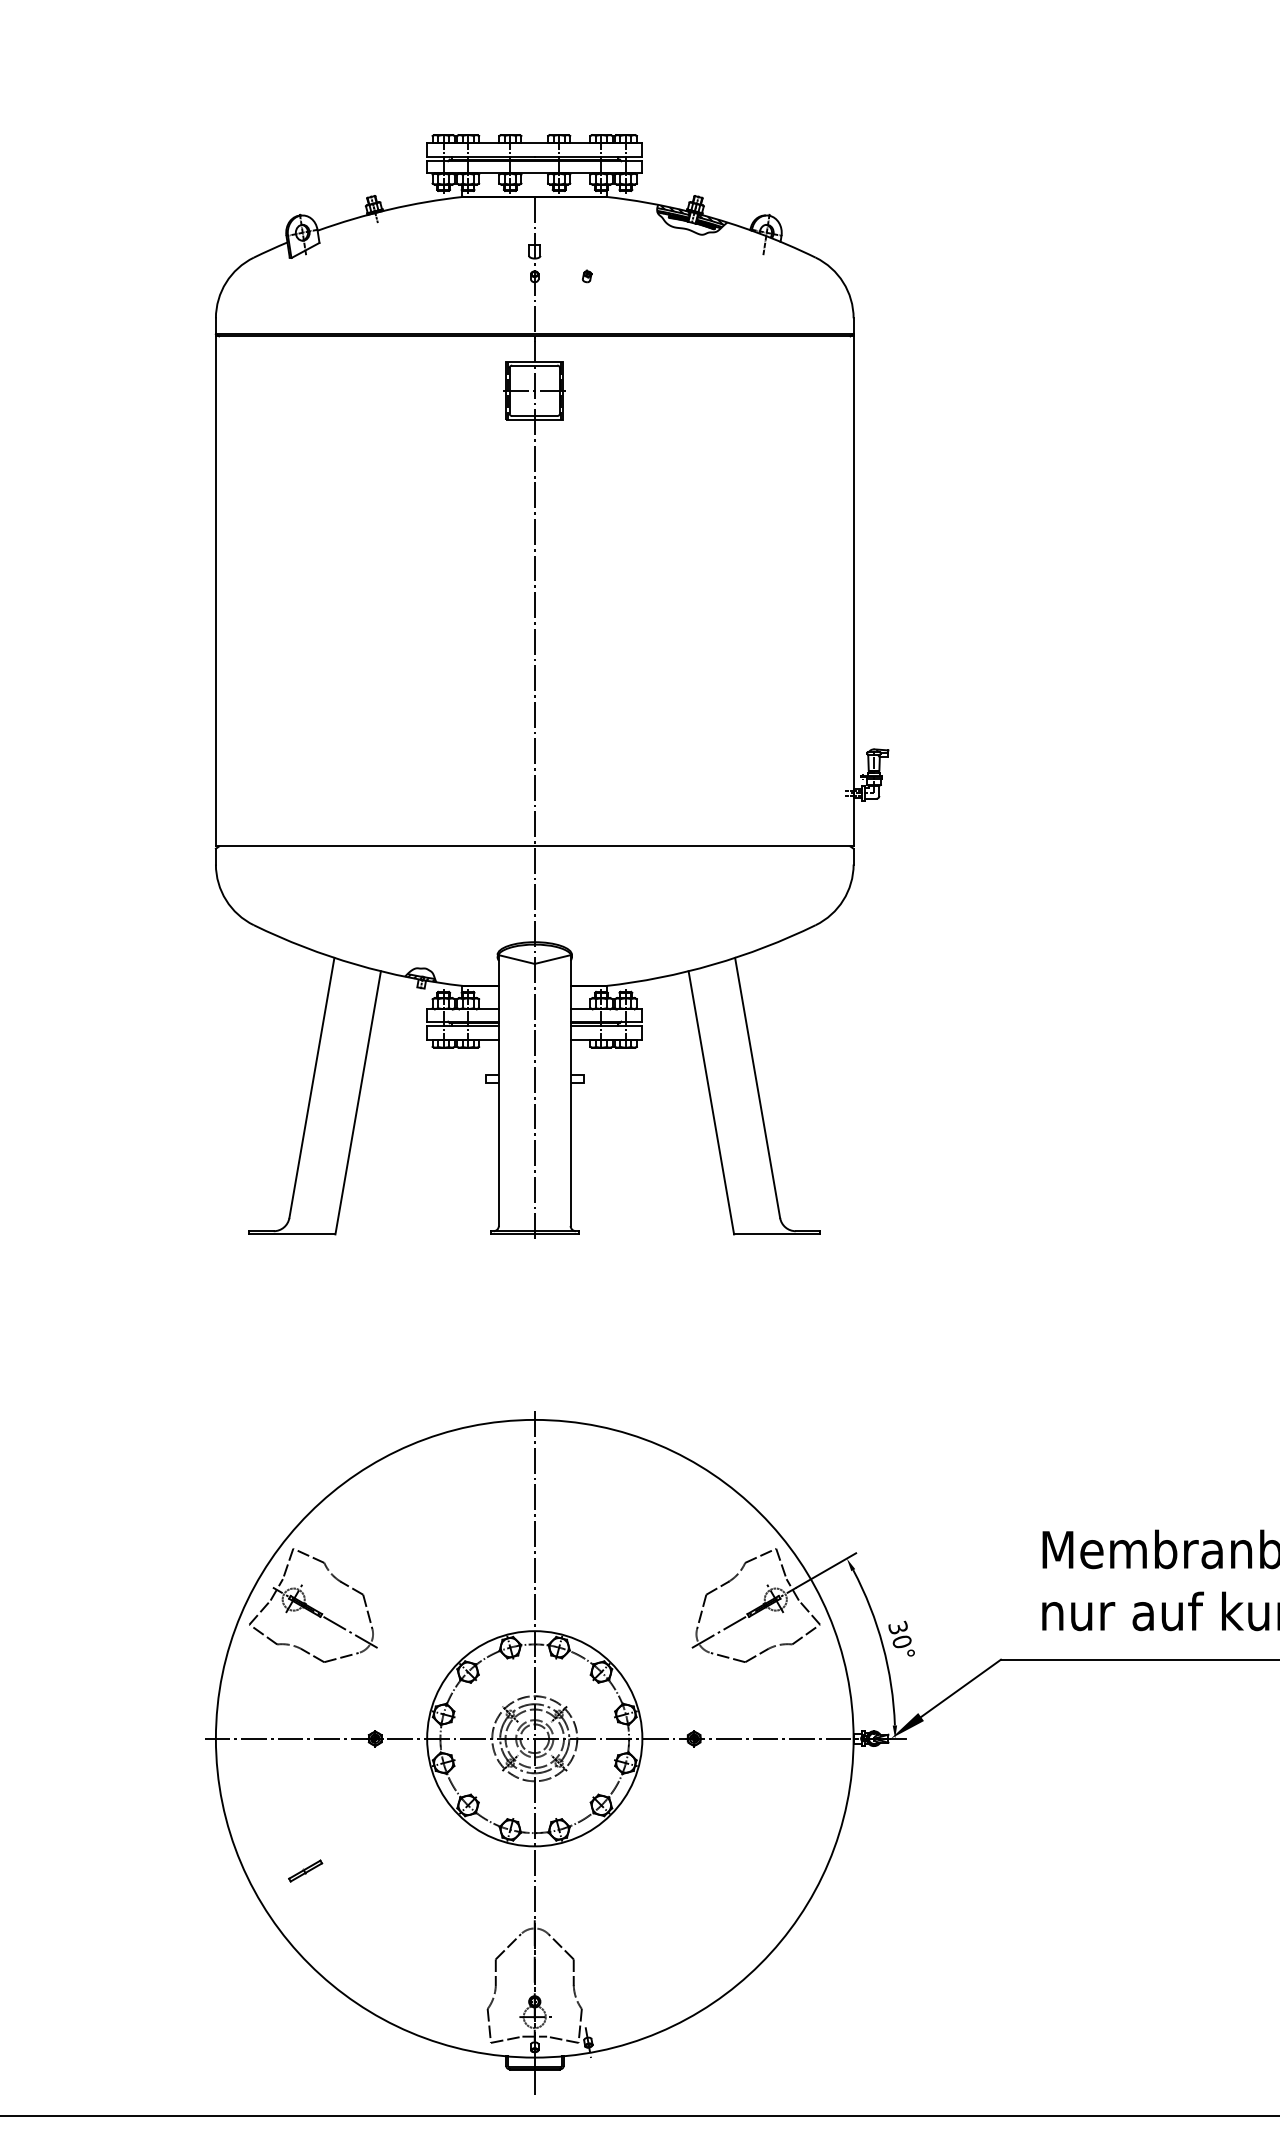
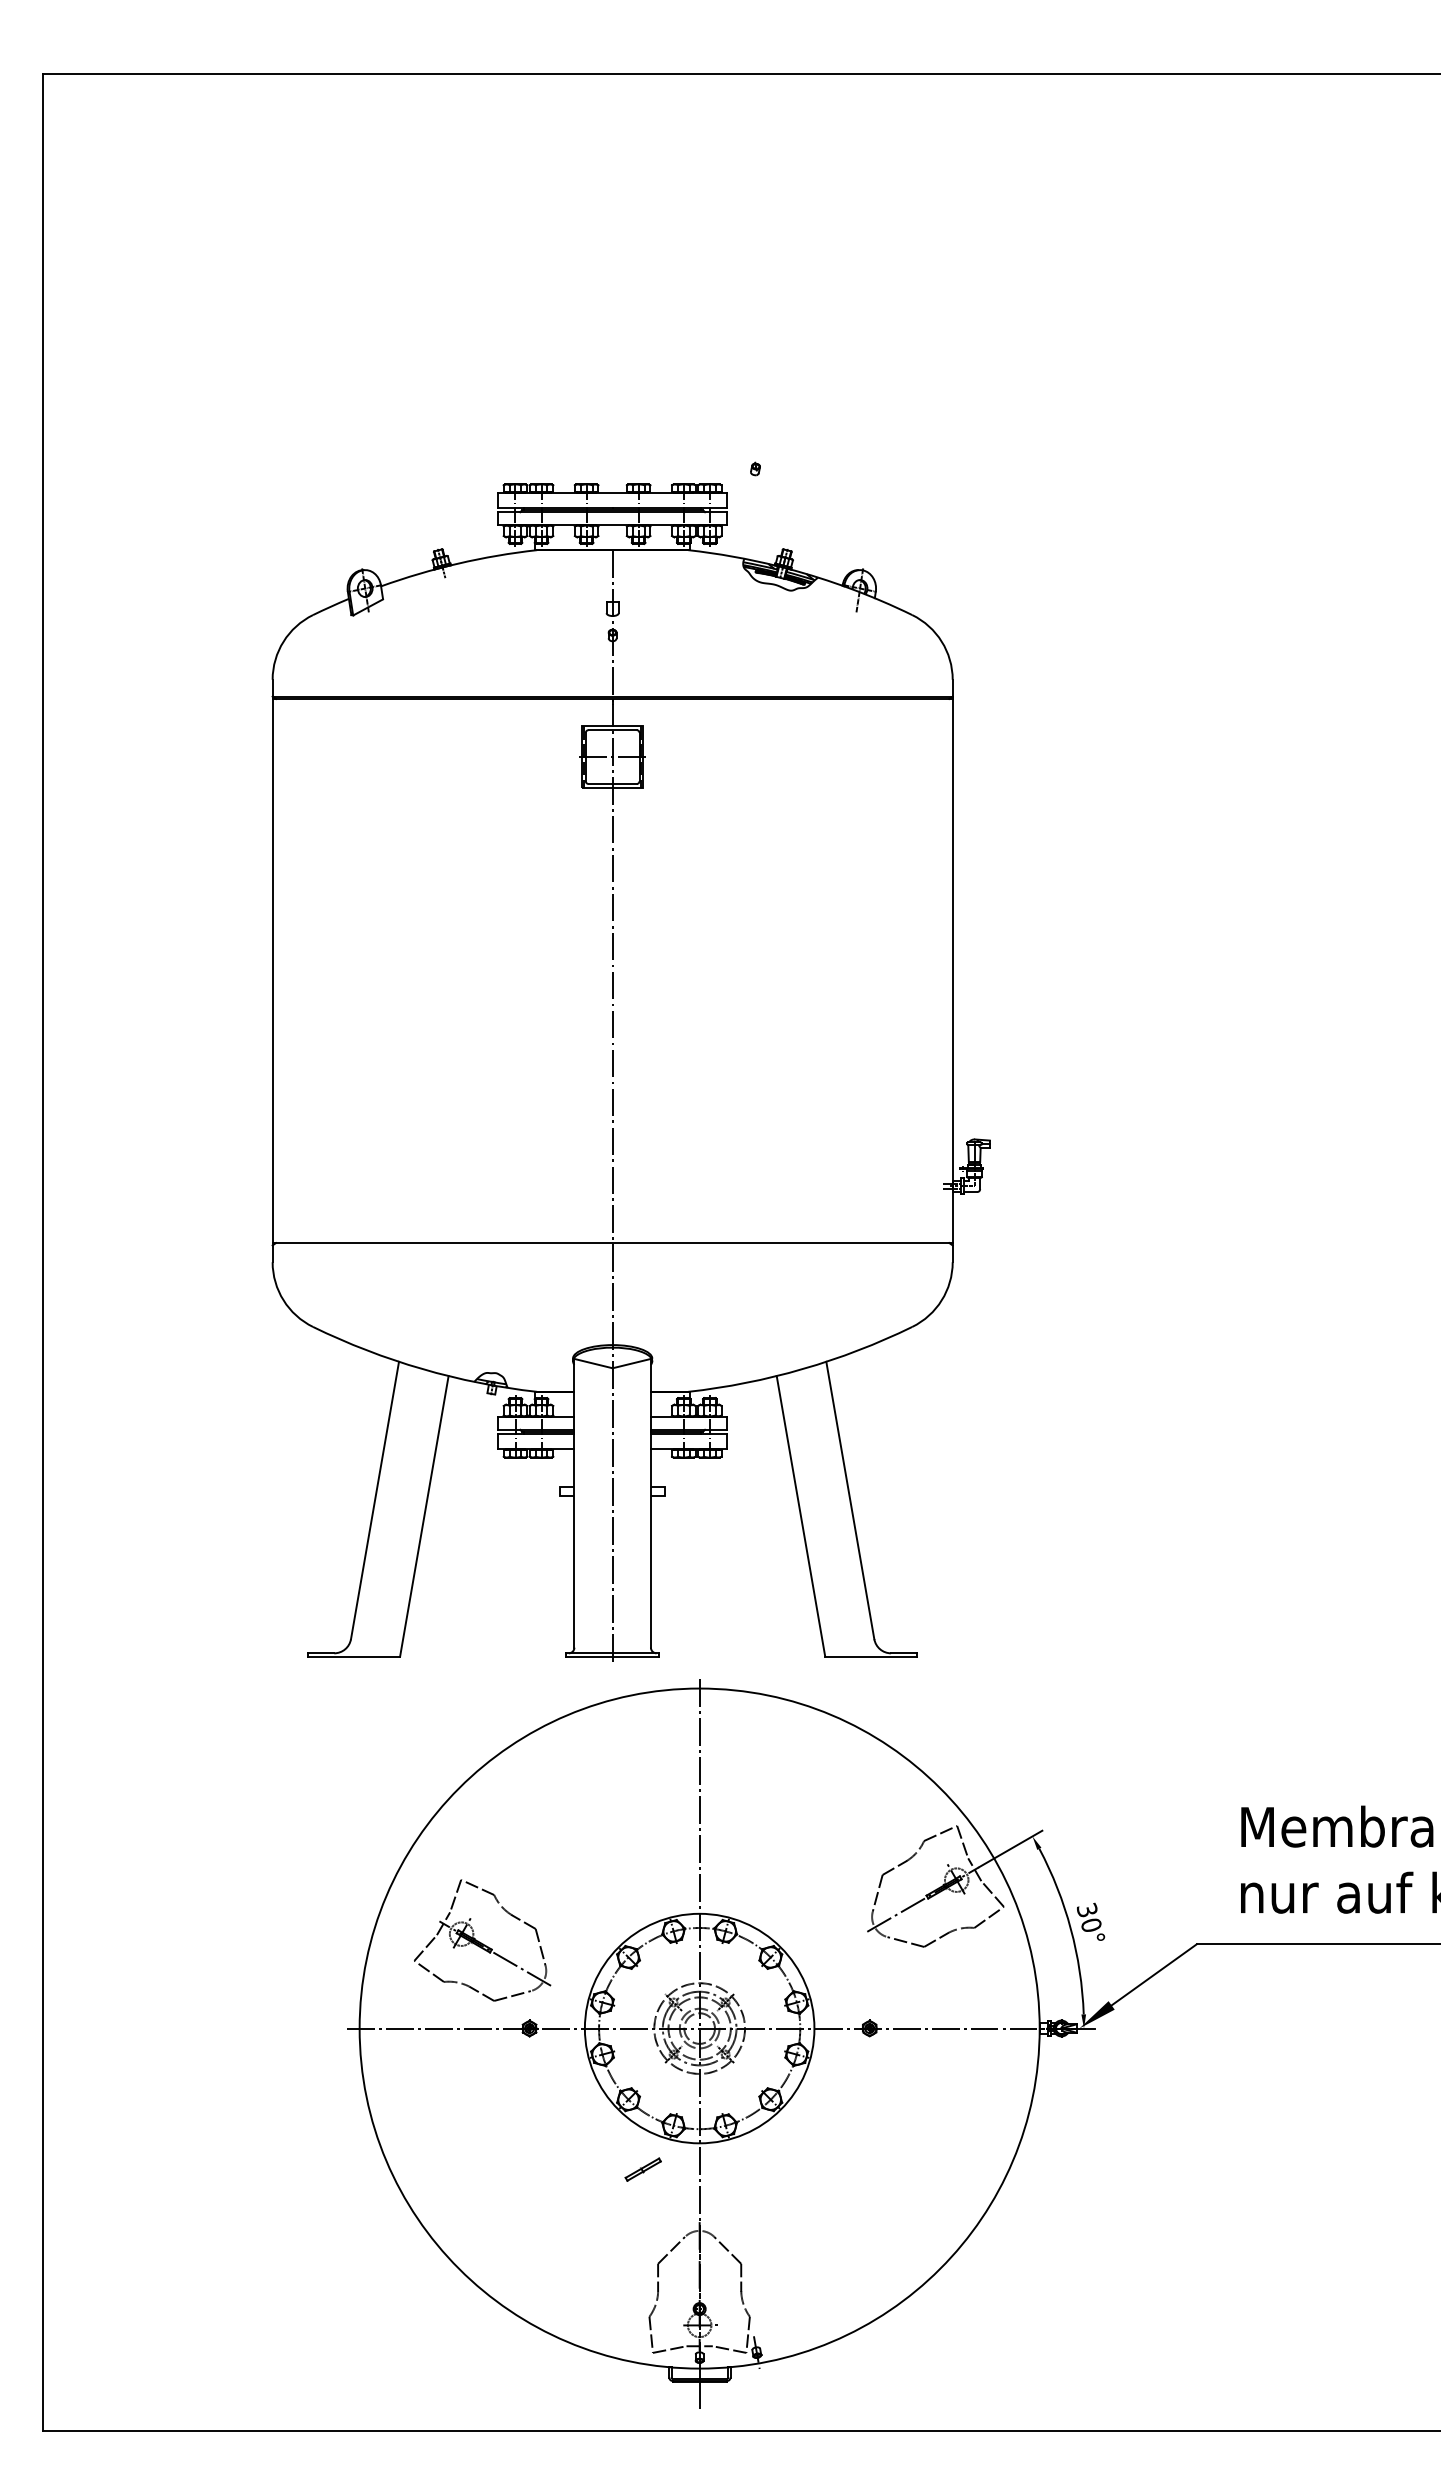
part: (551, 686) -> (630, 1072), moved
part: (313, 1605) -> (482, 1940), moved
part: (304, 1870) -> (642, 2169), moved

